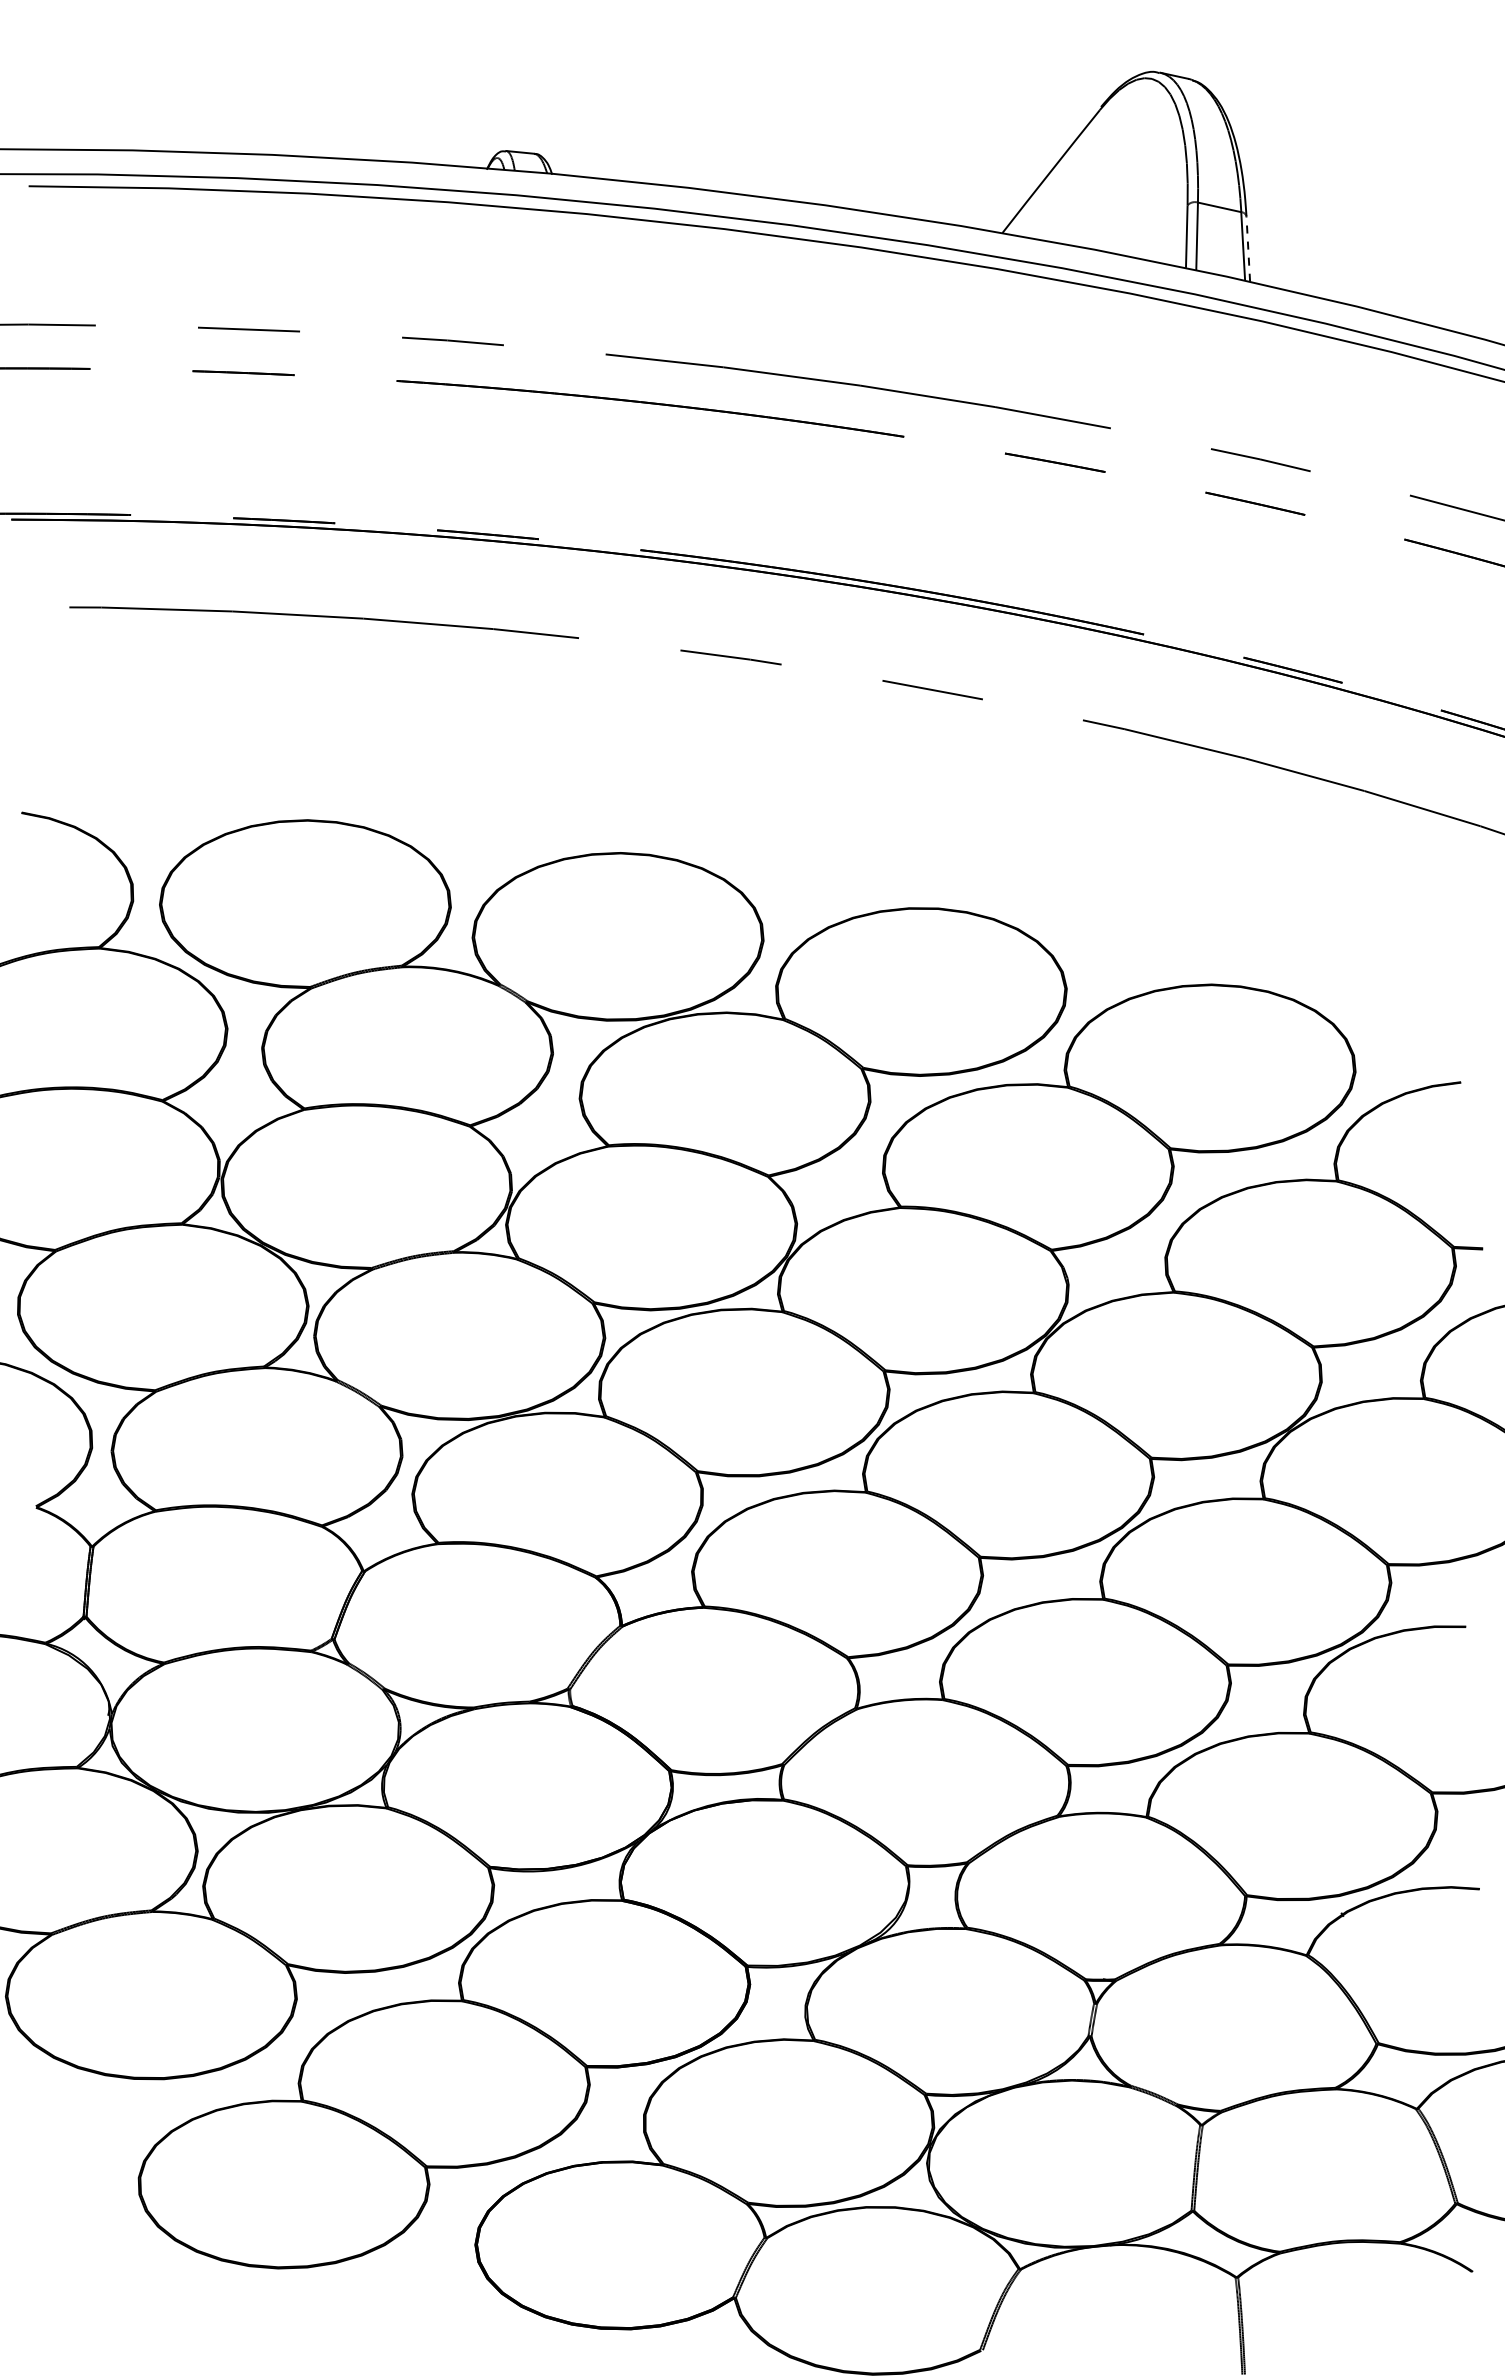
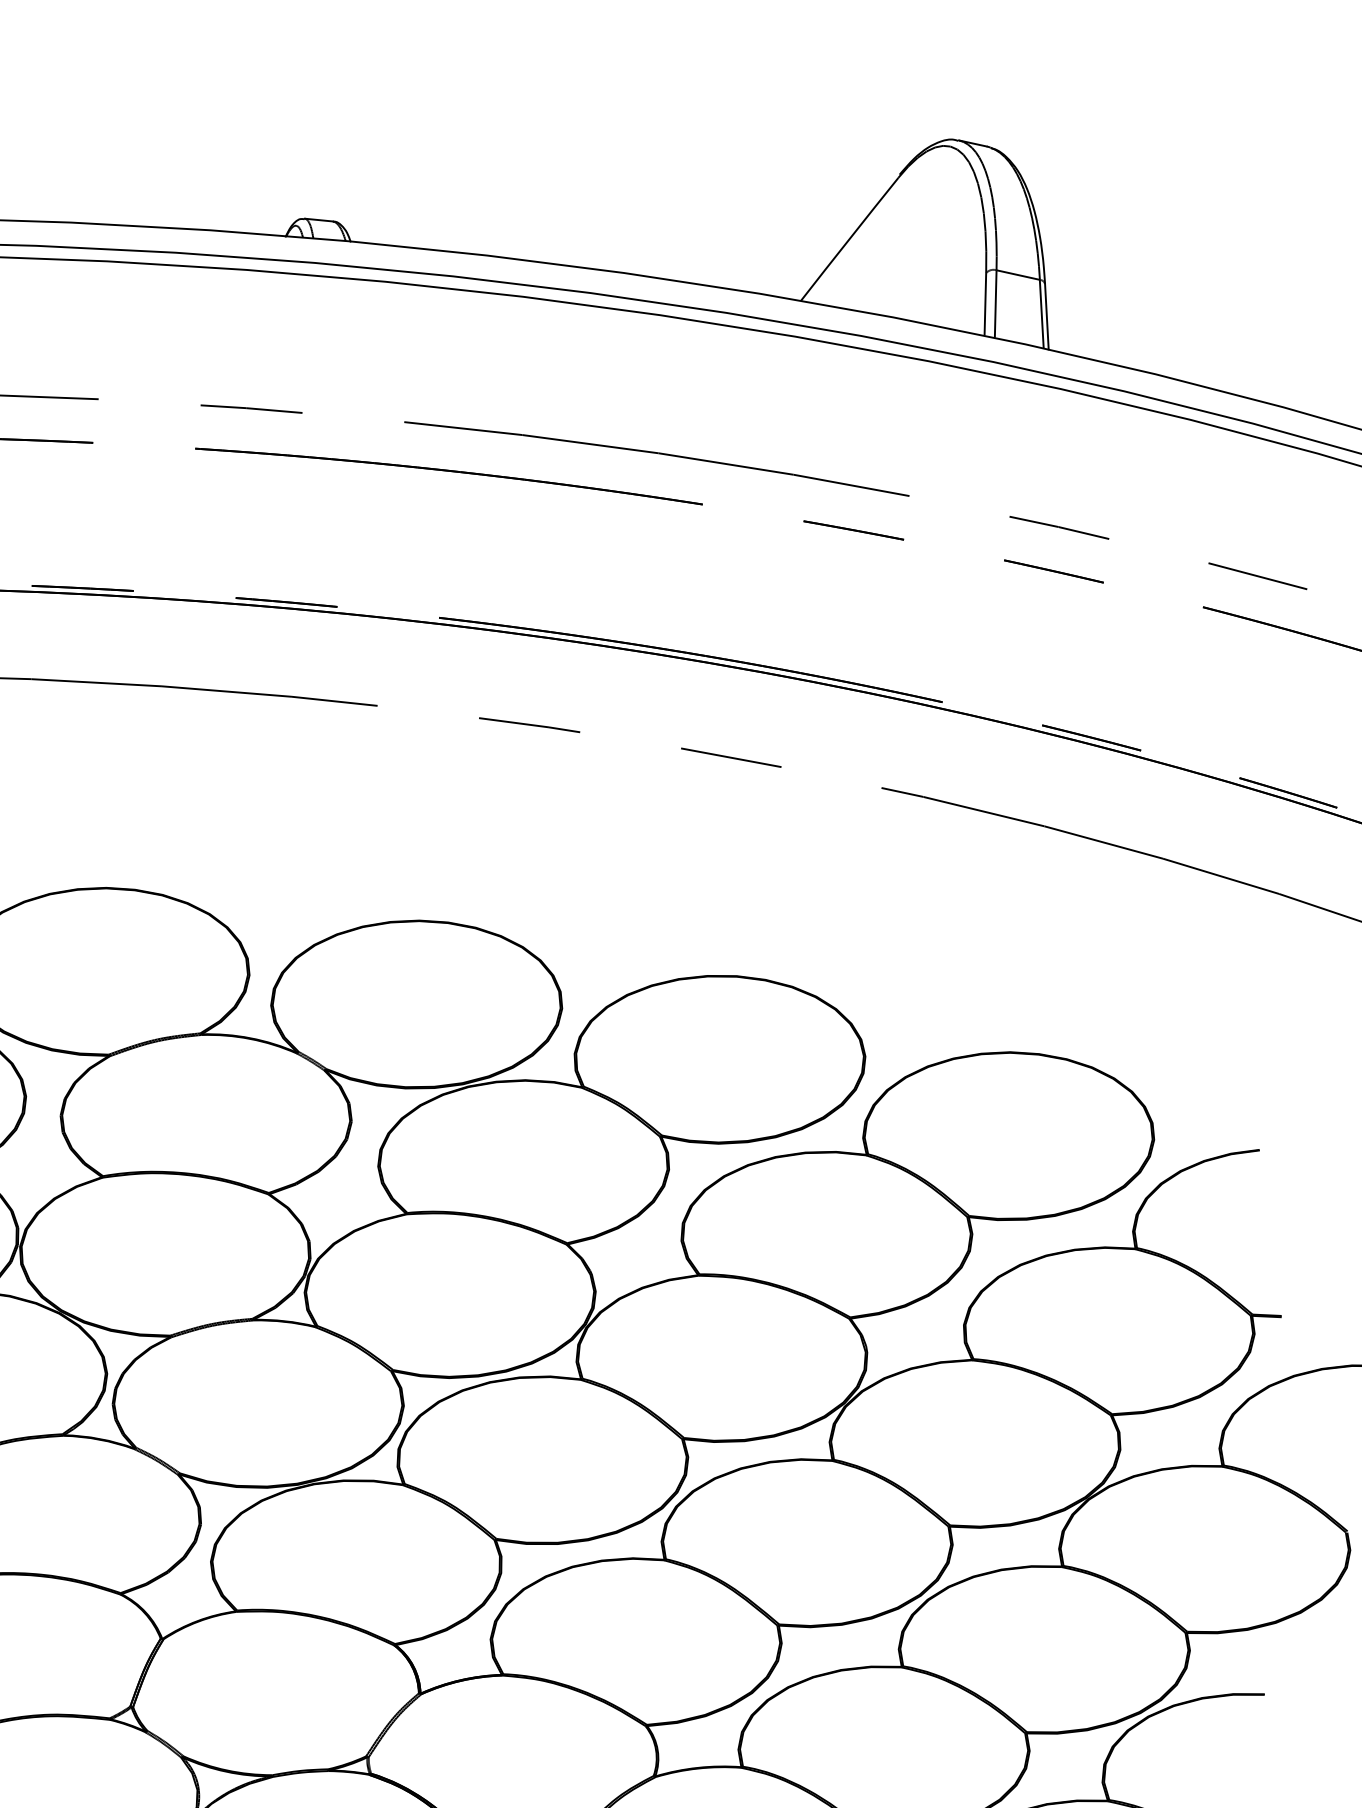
line: (1248, 249) -> (1047, 317), dashed -> solid

